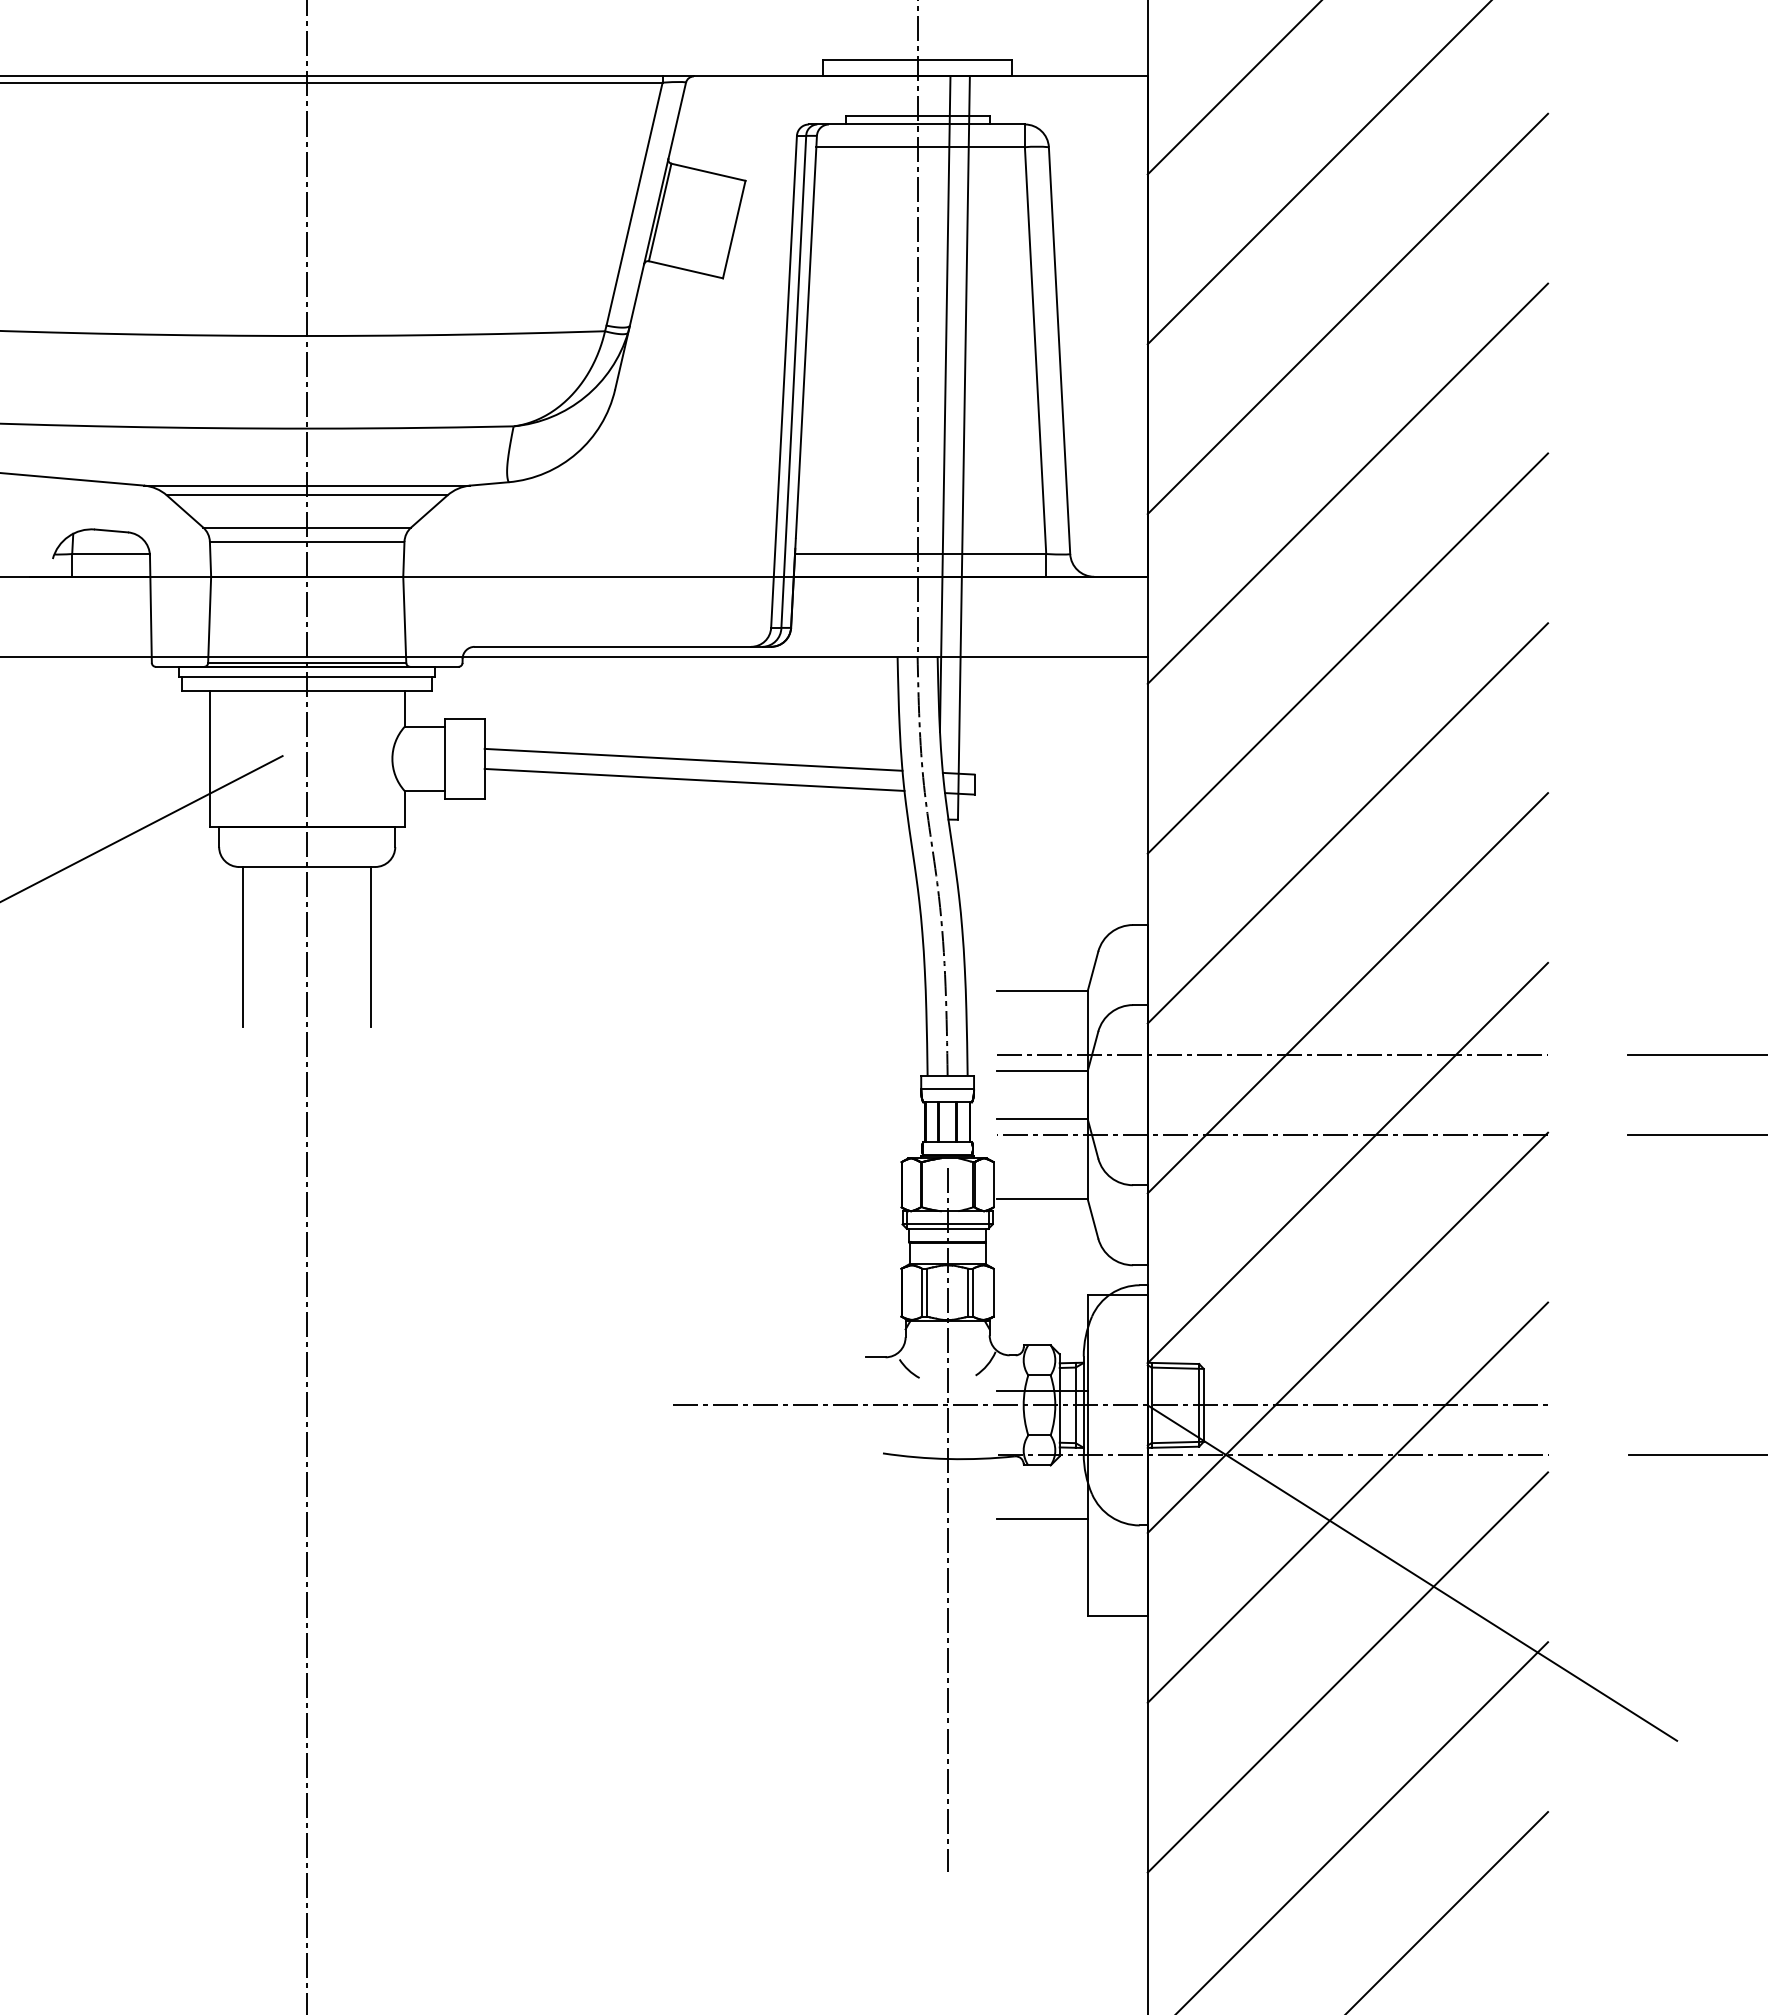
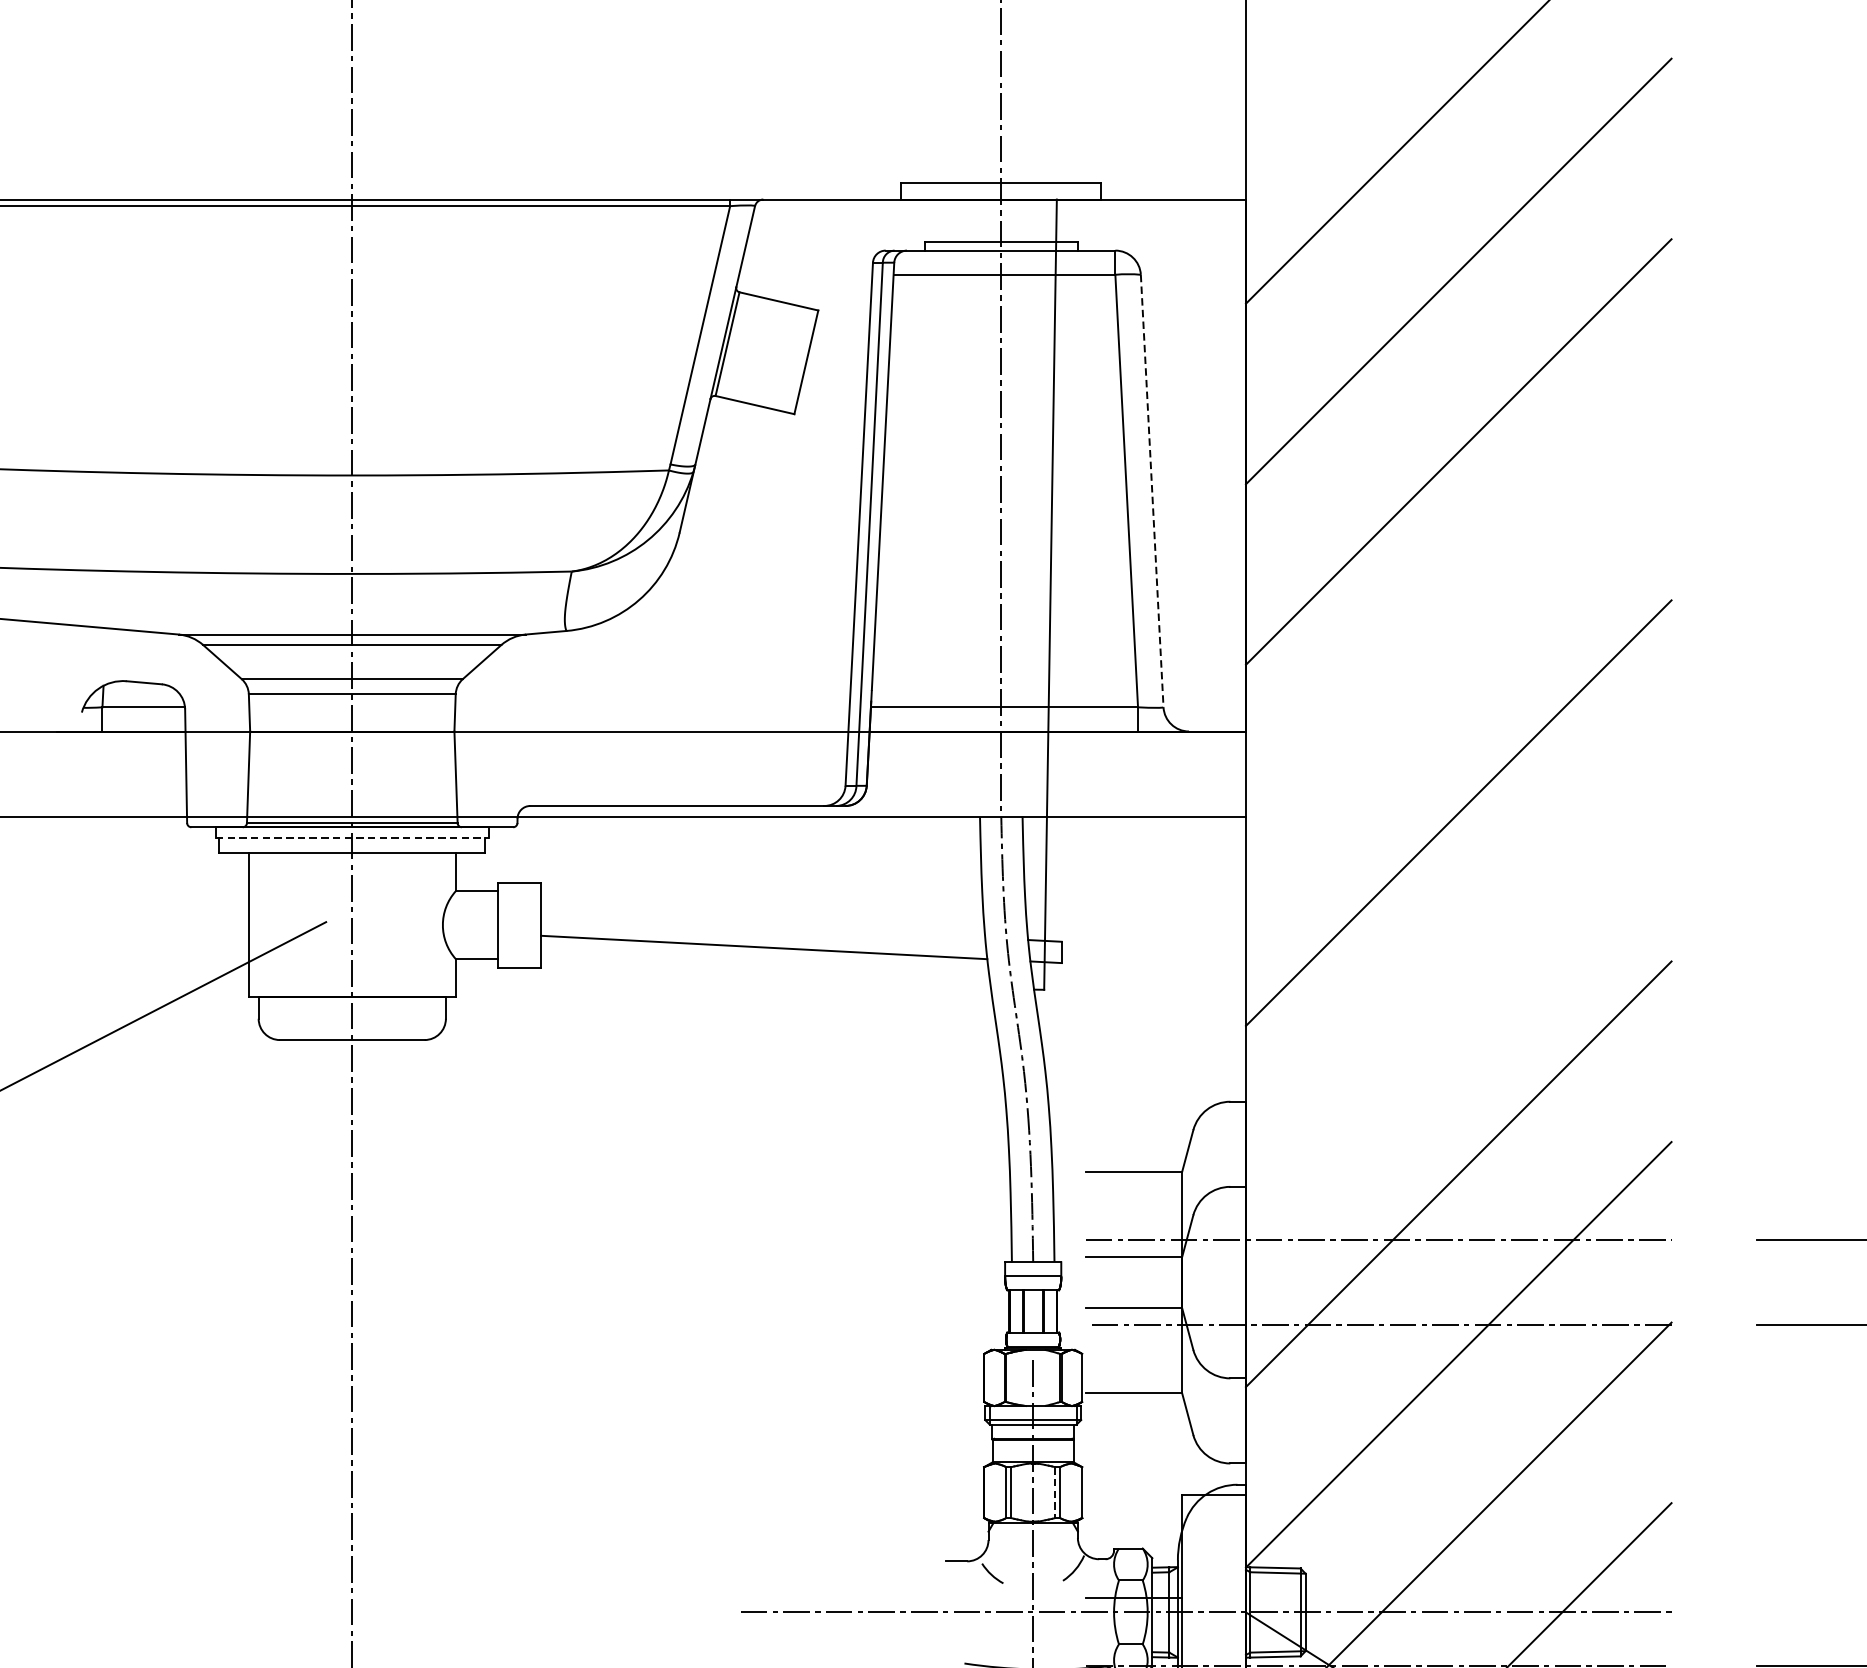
line: (1059, 350) -> (1152, 490), solid -> dashed
line: (944, 403) -> (1029, 547), removed
line: (1347, 483) -> (1458, 632), removed
line: (307, 676) -> (352, 837), solid -> dashed
line: (693, 759) -> (763, 925), removed
line: (1347, 823) -> (1458, 993), removed
line: (243, 947) -> (284, 1125), removed
line: (371, 947) -> (420, 1125), removed
line: (968, 1292) -> (1055, 1492), solid -> dashed

